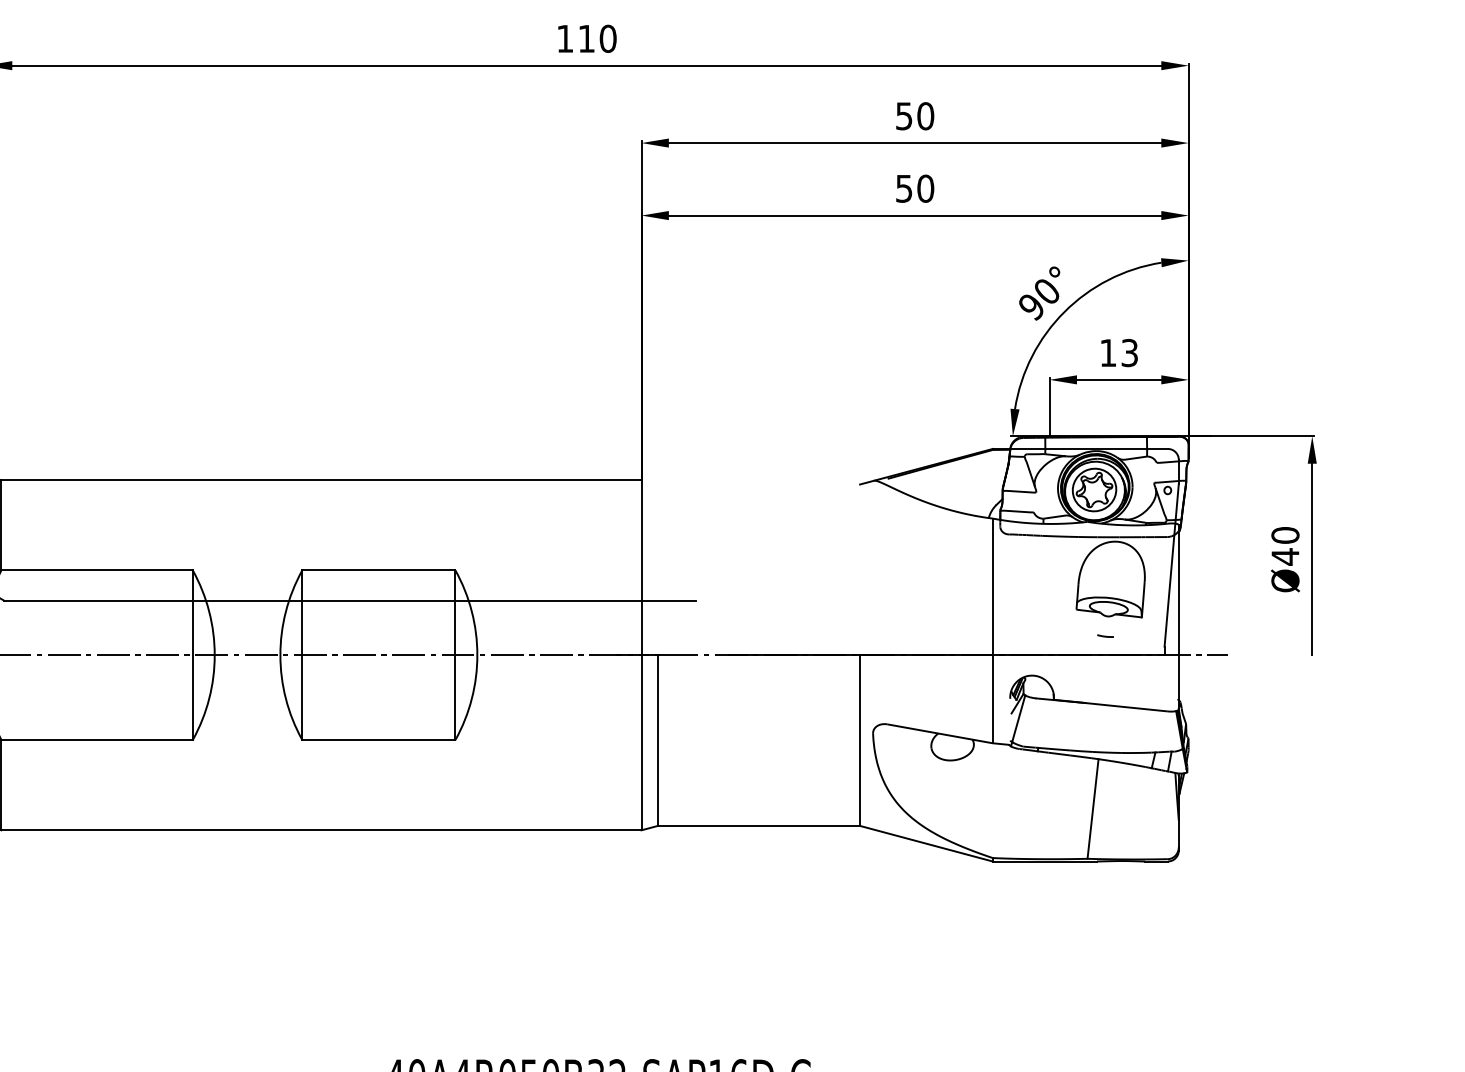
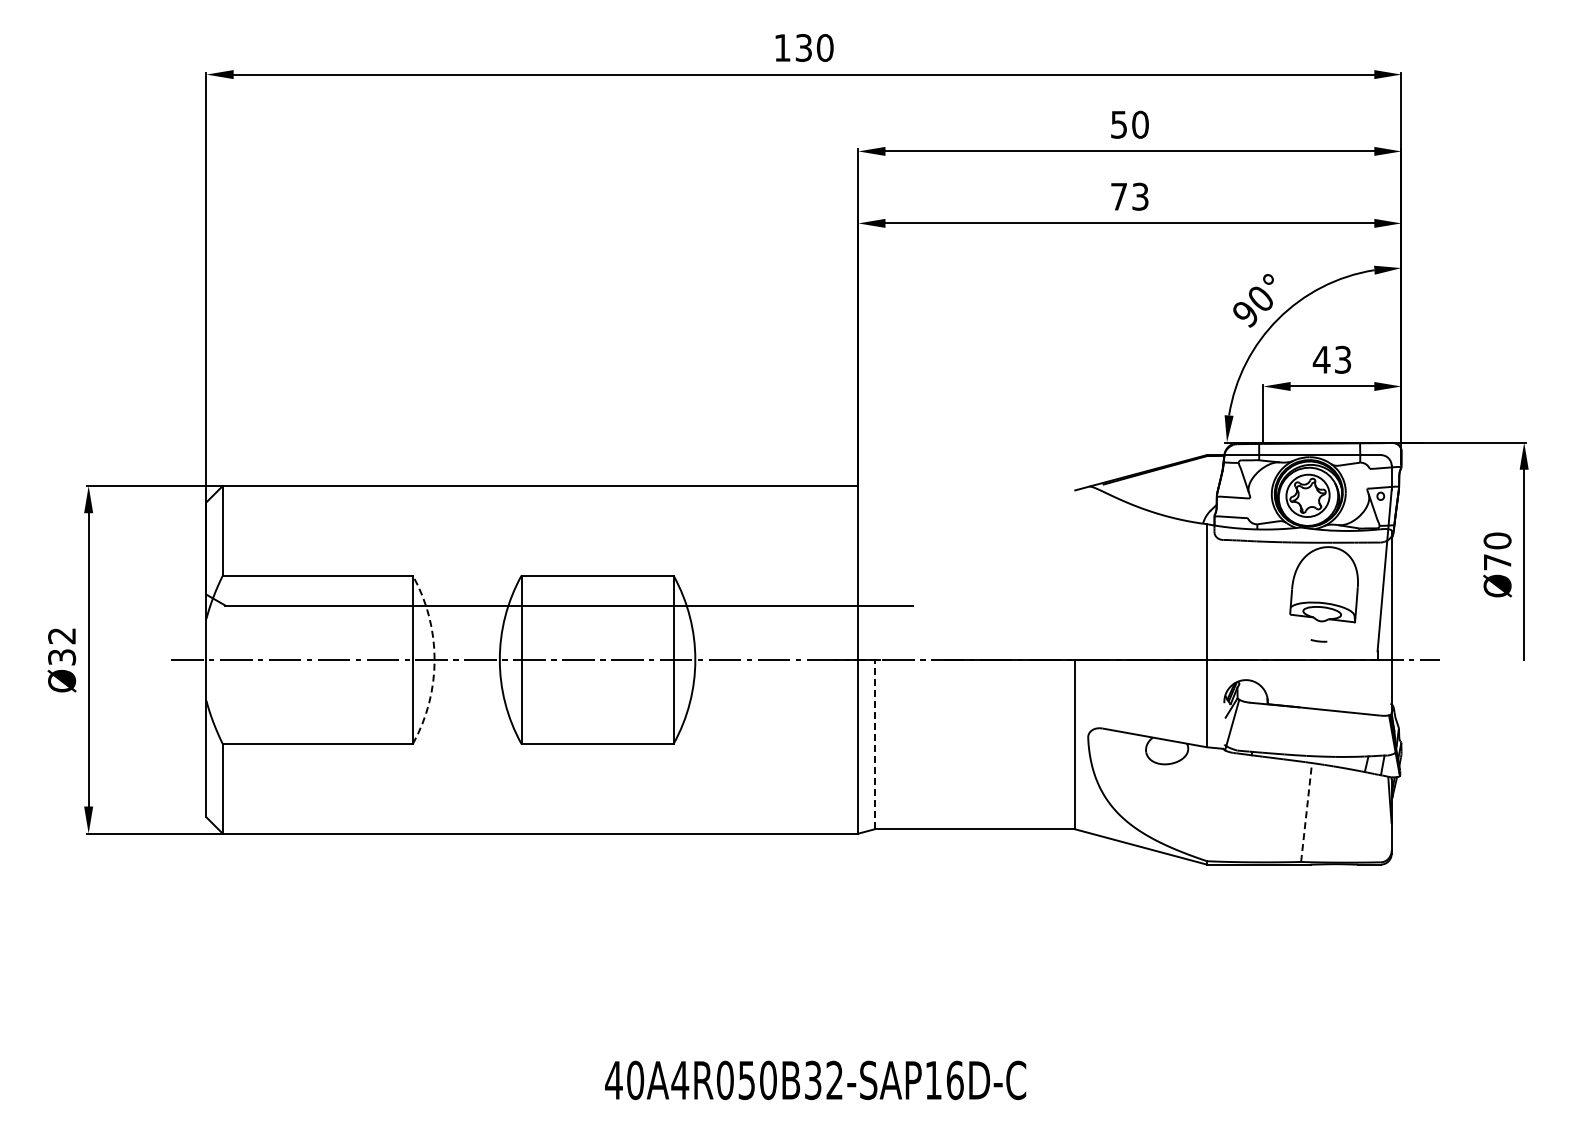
text: (586, 38) -> (803, 47), 110 -> 130
text: (914, 188) -> (1129, 196), 50 -> 73
text: (1108, 352) -> (1321, 359), 13 -> 43
text: (1285, 557) -> (1497, 562), Ø40 -> Ø70
arc: (214, 654) -> (434, 659), solid -> dashed
line: (657, 740) -> (874, 744), solid -> dashed
line: (1092, 808) -> (1306, 812), solid -> dashed

